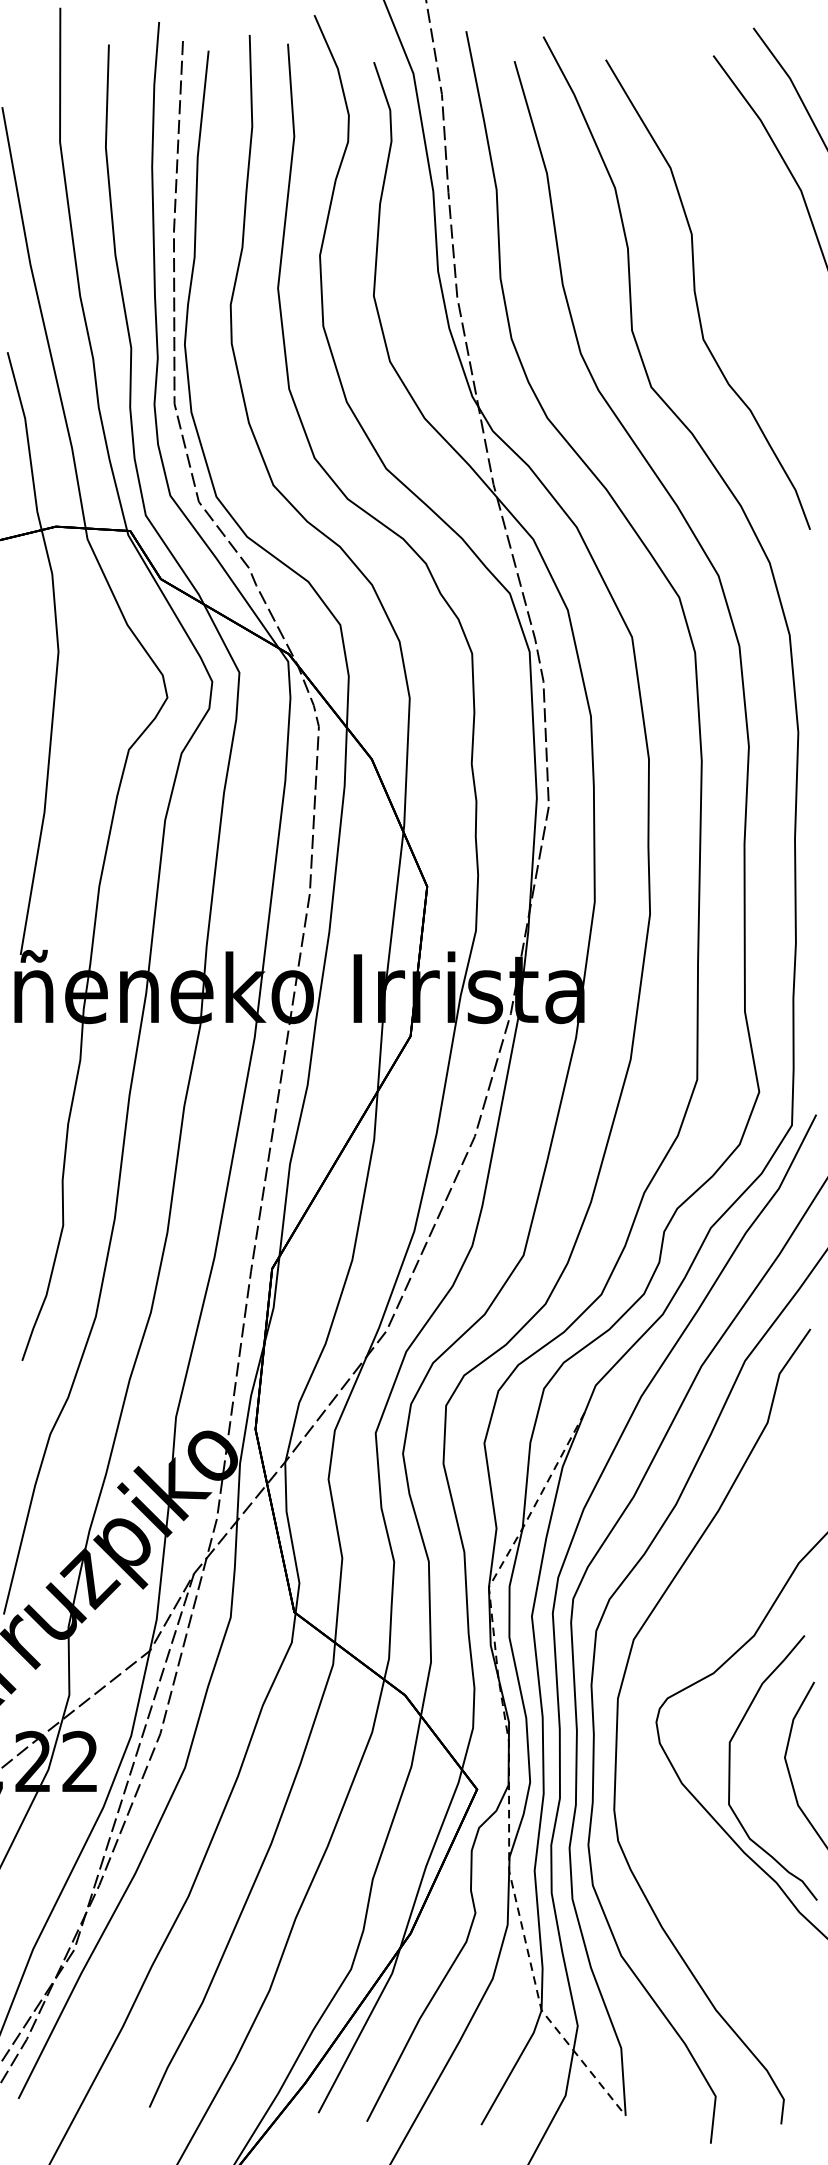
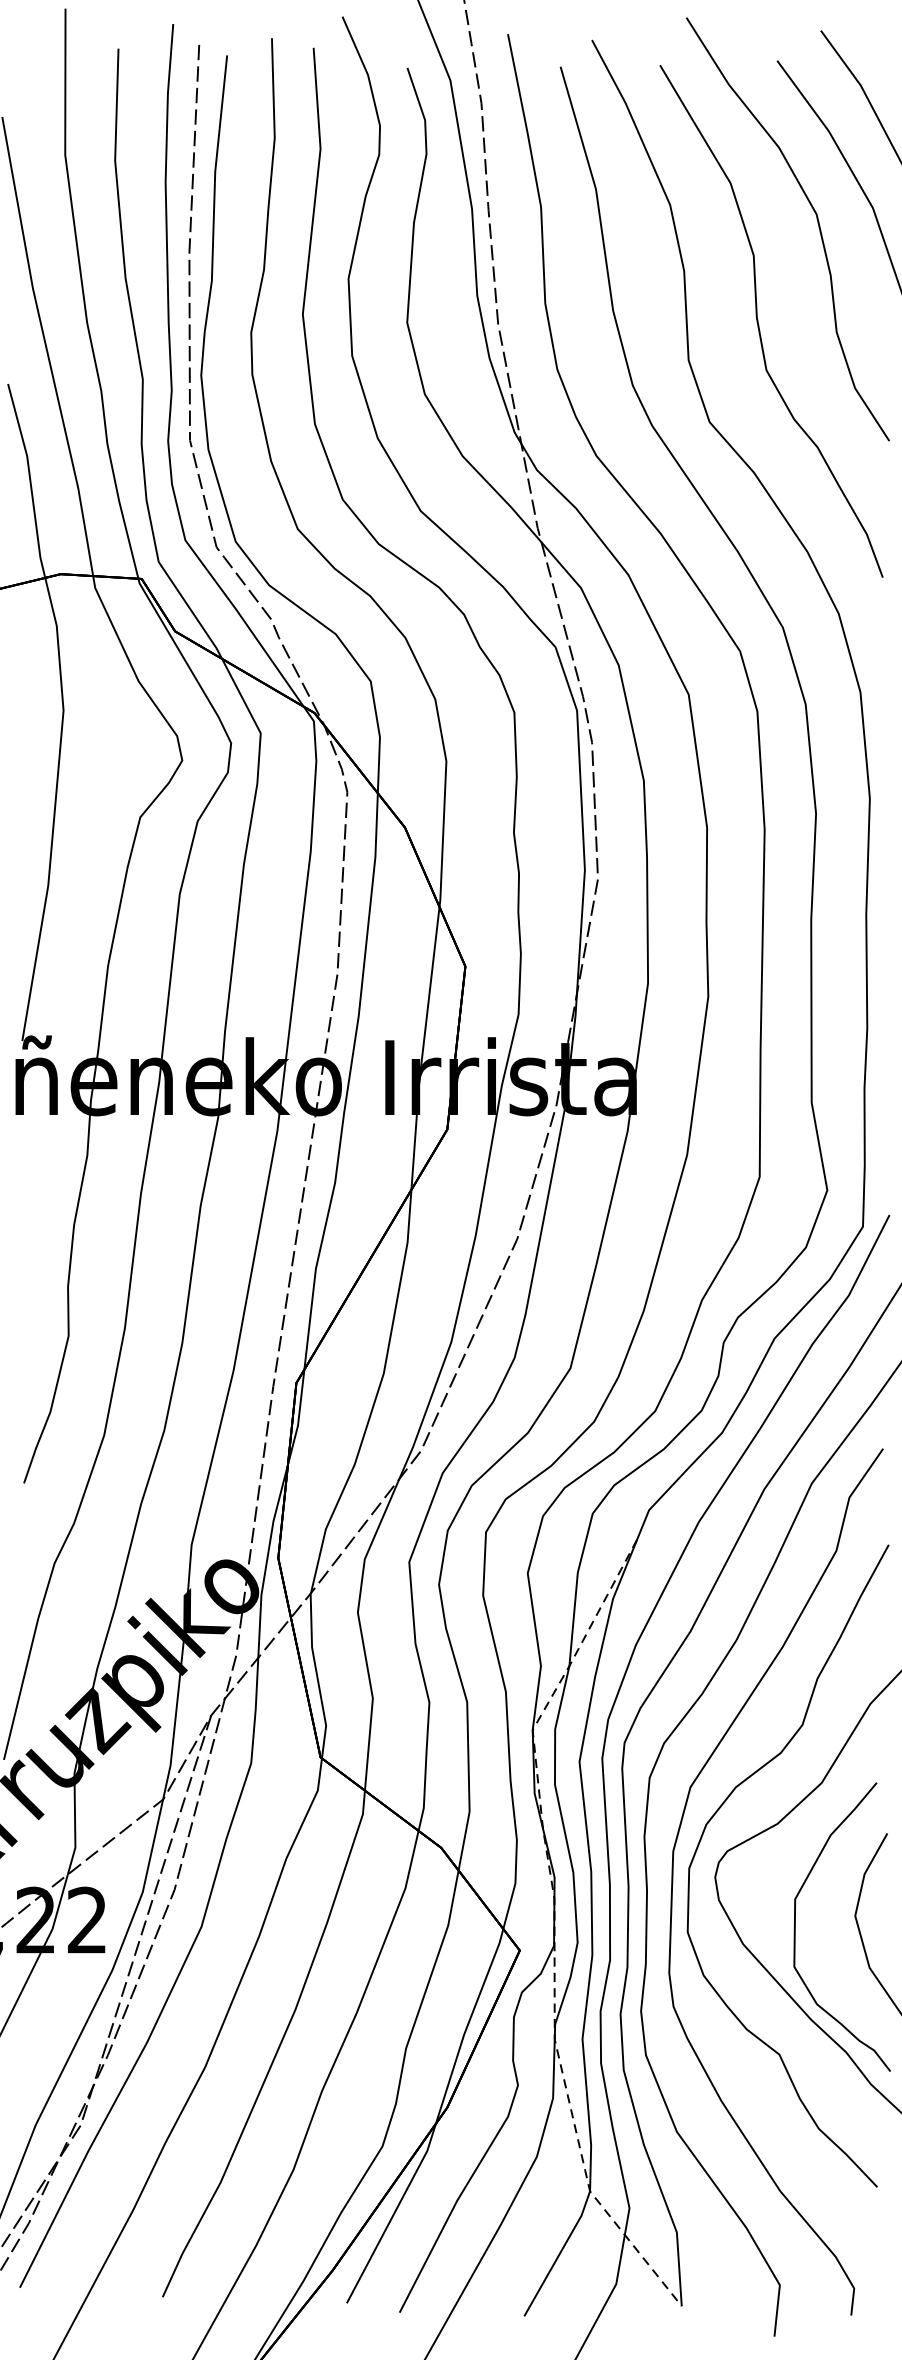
curve: (750, 204) -> (817, 223), added
curve: (658, 1662) -> (717, 1812), added

